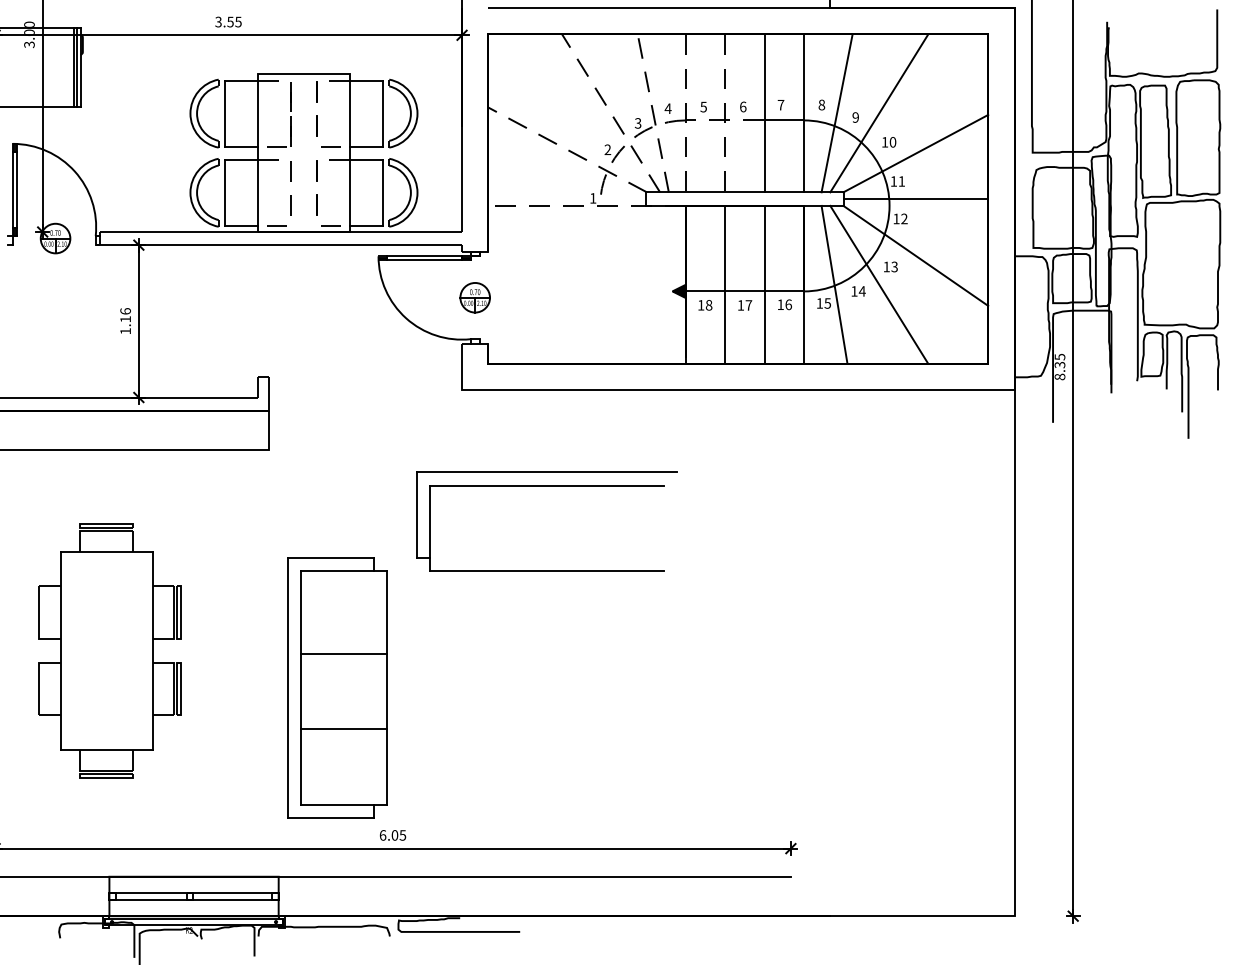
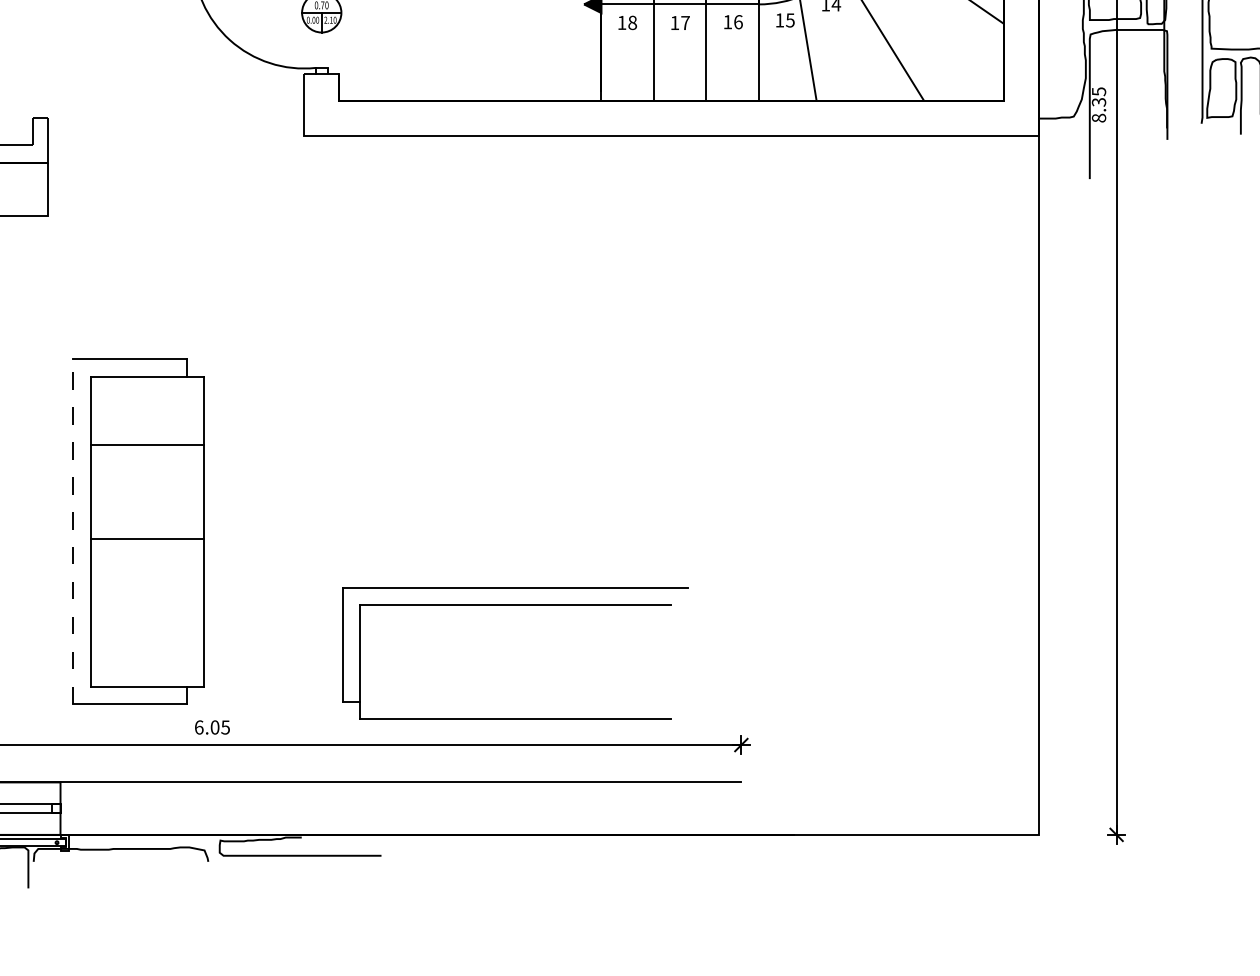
part: (546, 486) -> (514, 606), moved
line: (343, 653) -> (146, 444), moved
line: (288, 688) -> (73, 532), solid -> dashed
line: (343, 729) -> (146, 538), moved

